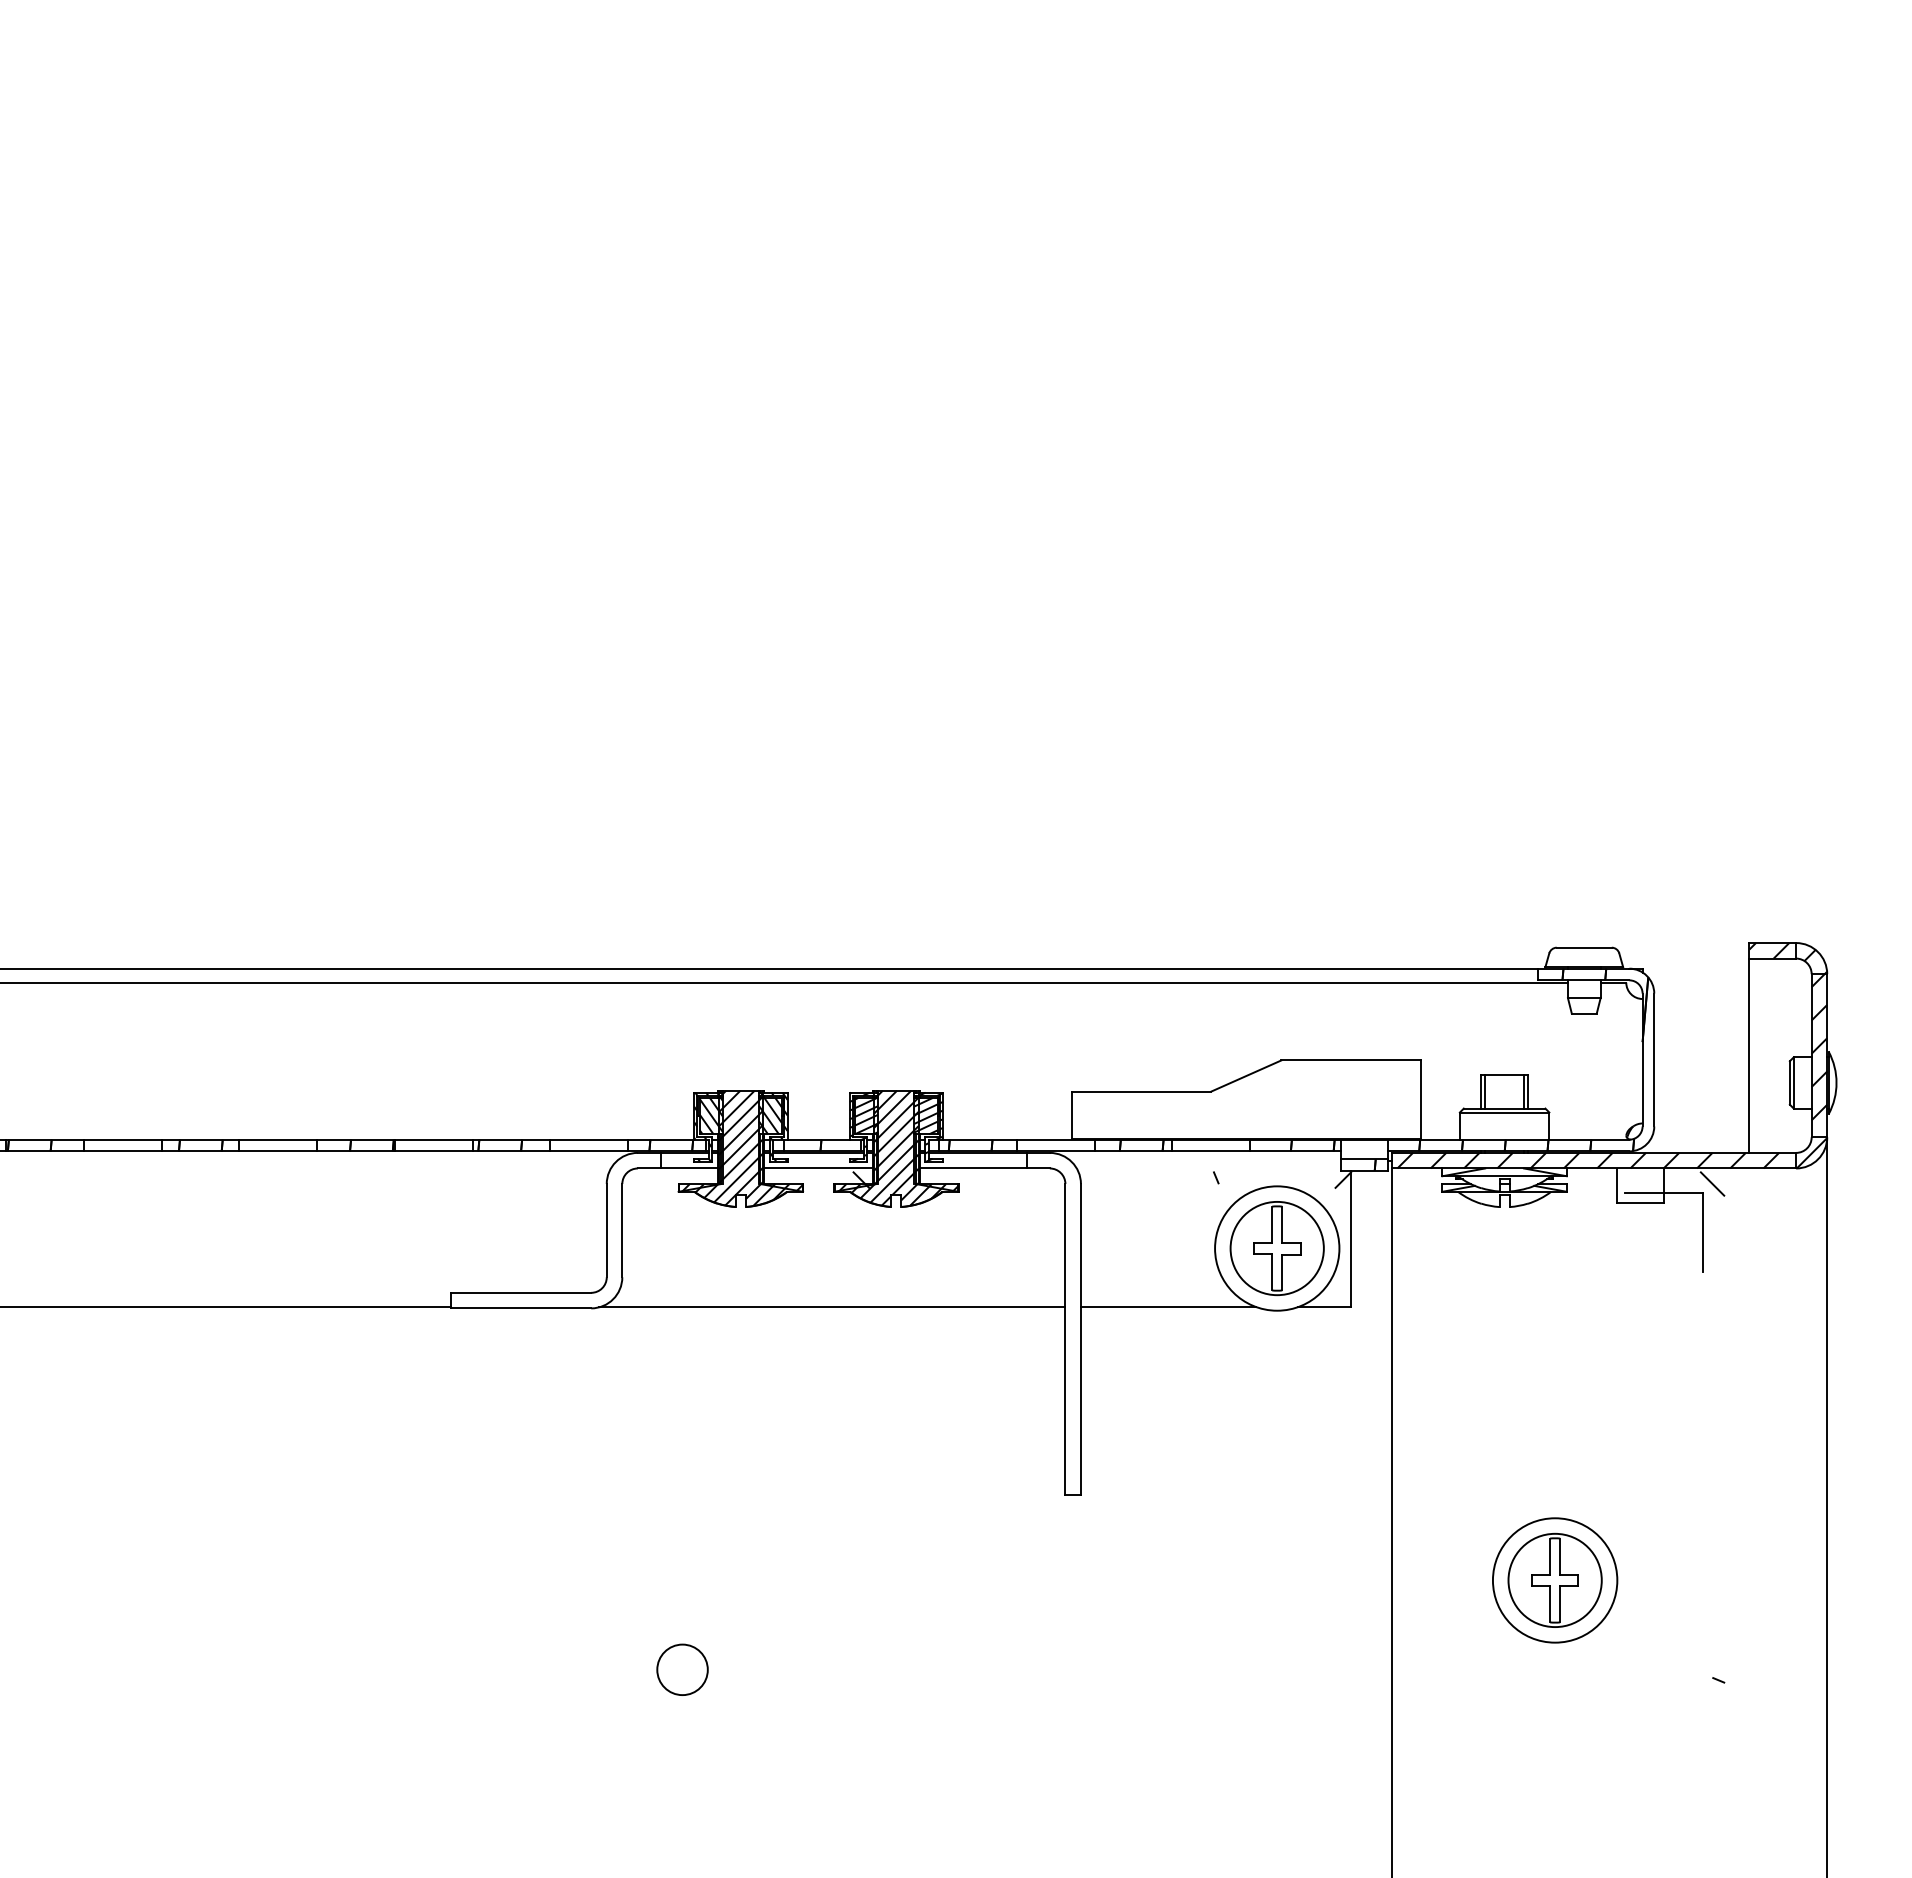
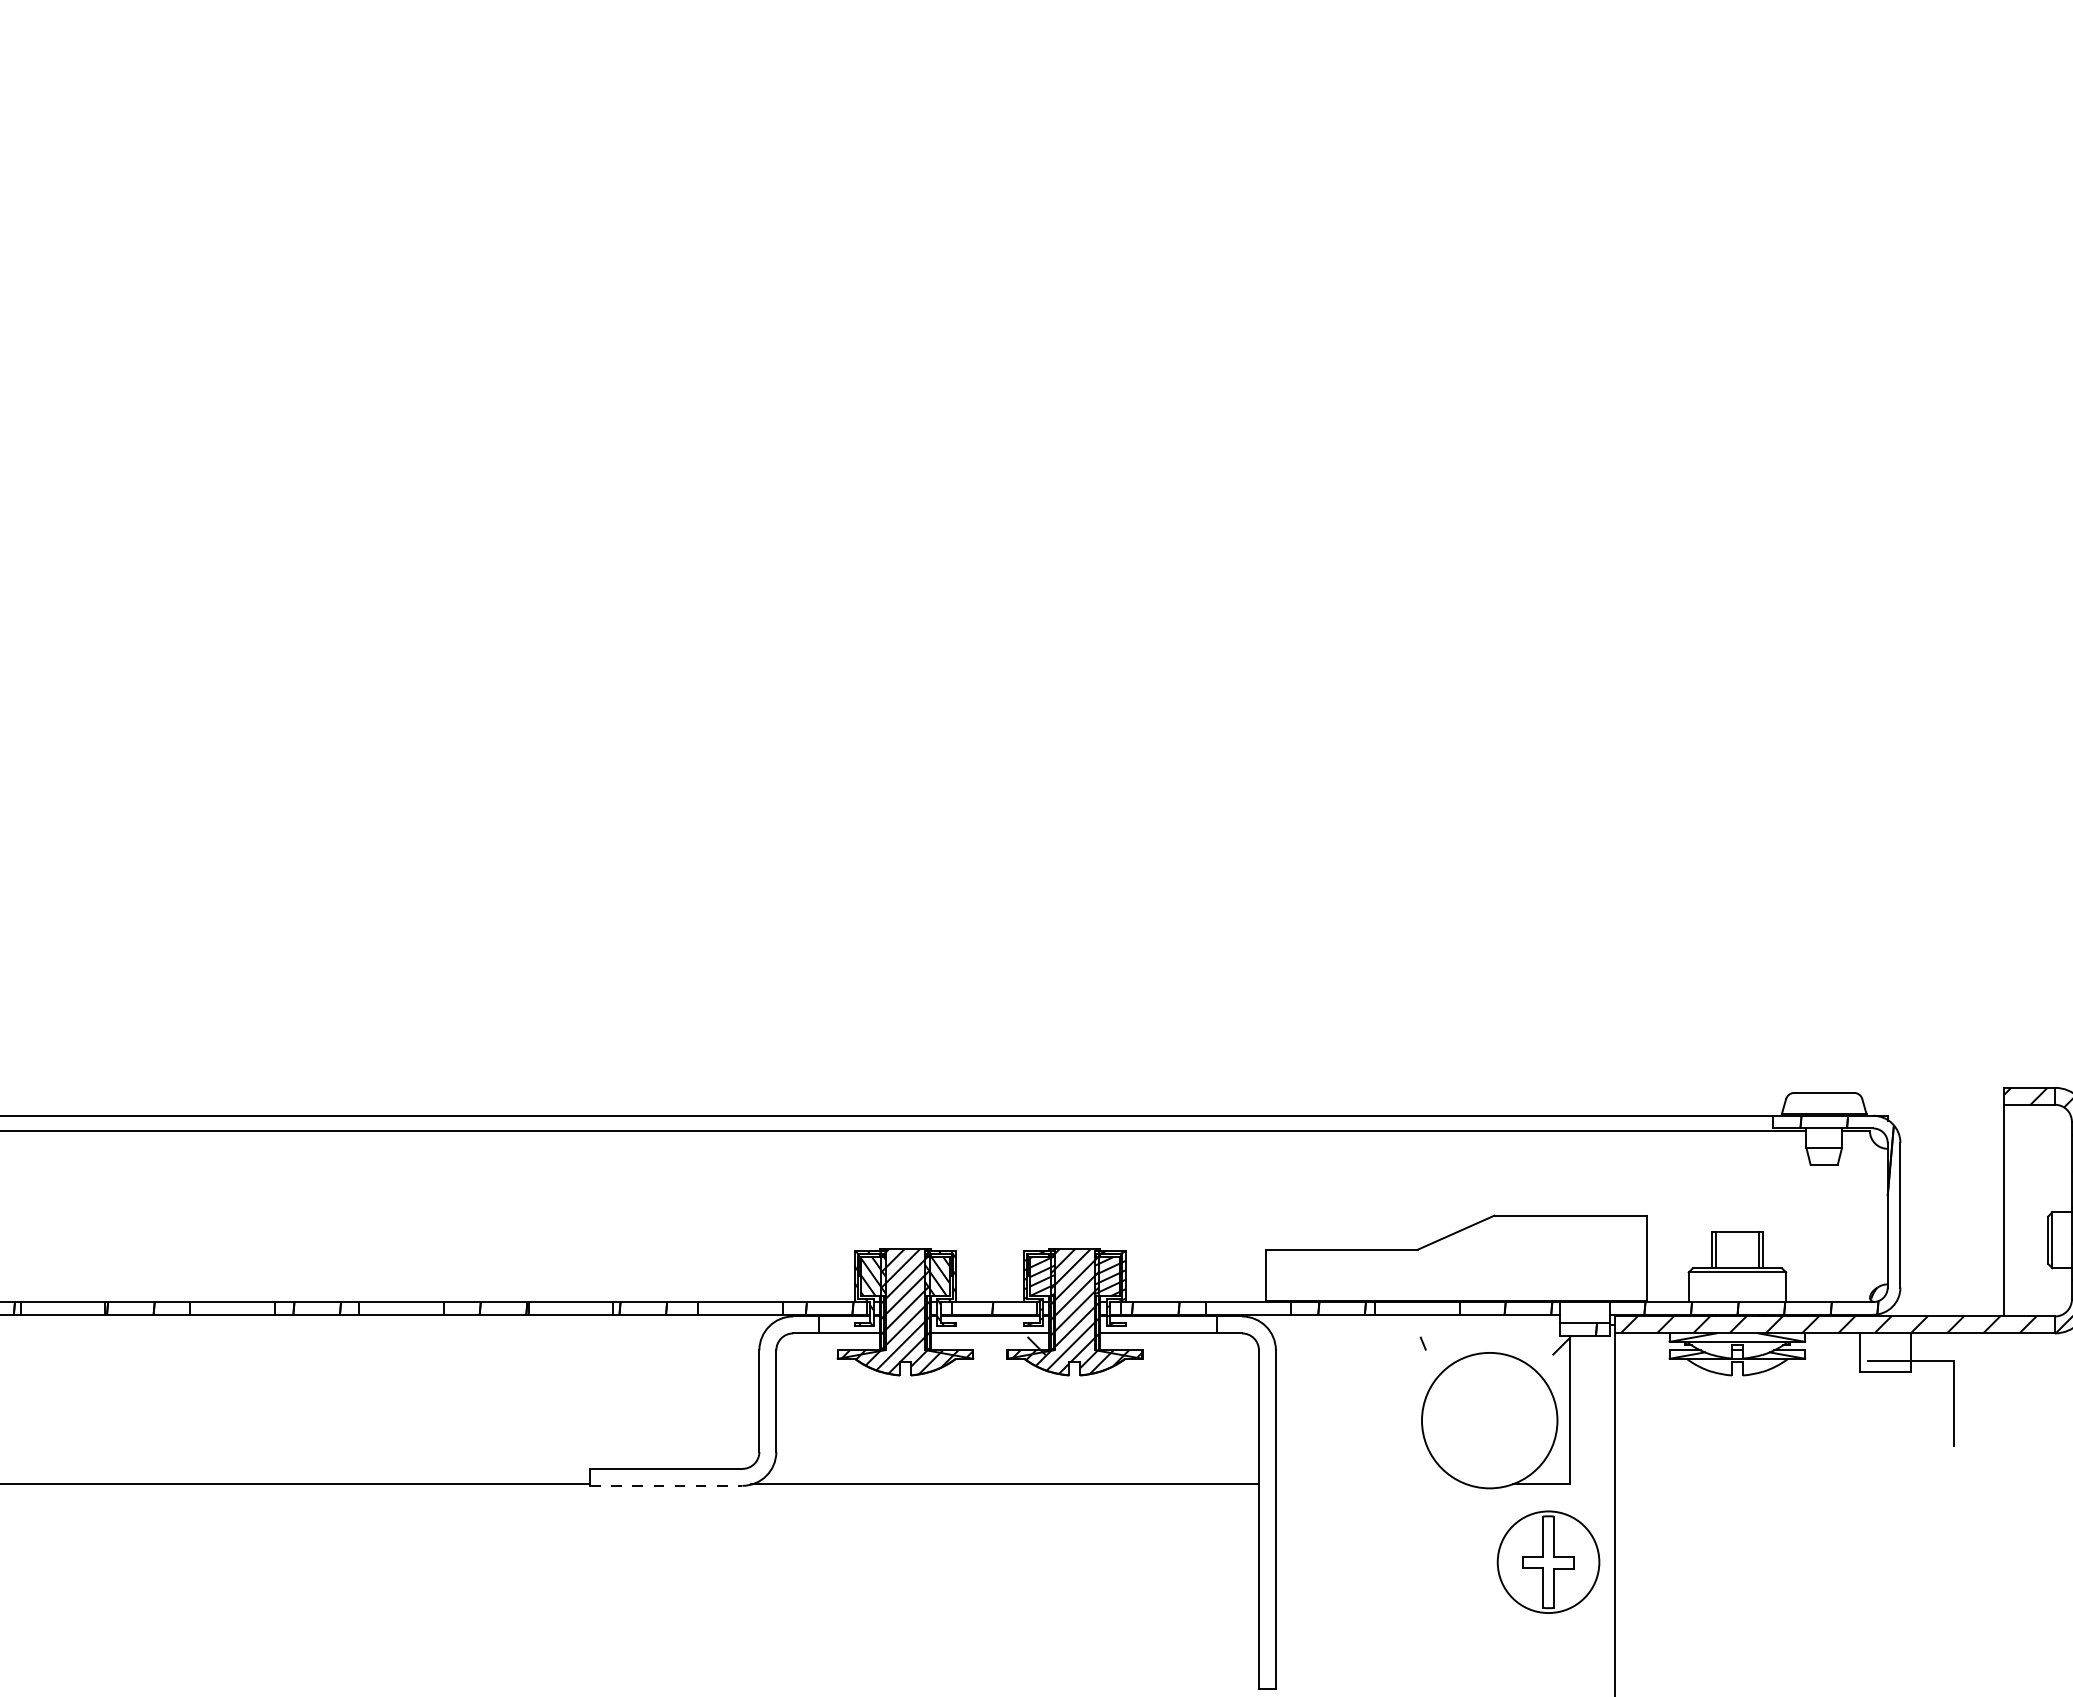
line: (1712, 1183) -> (1963, 1349), removed
part: (1276, 1248) -> (1547, 1562), moved
line: (1168, 1306) -> (1371, 1483), removed
line: (521, 1308) -> (666, 1485), solid -> dashed

